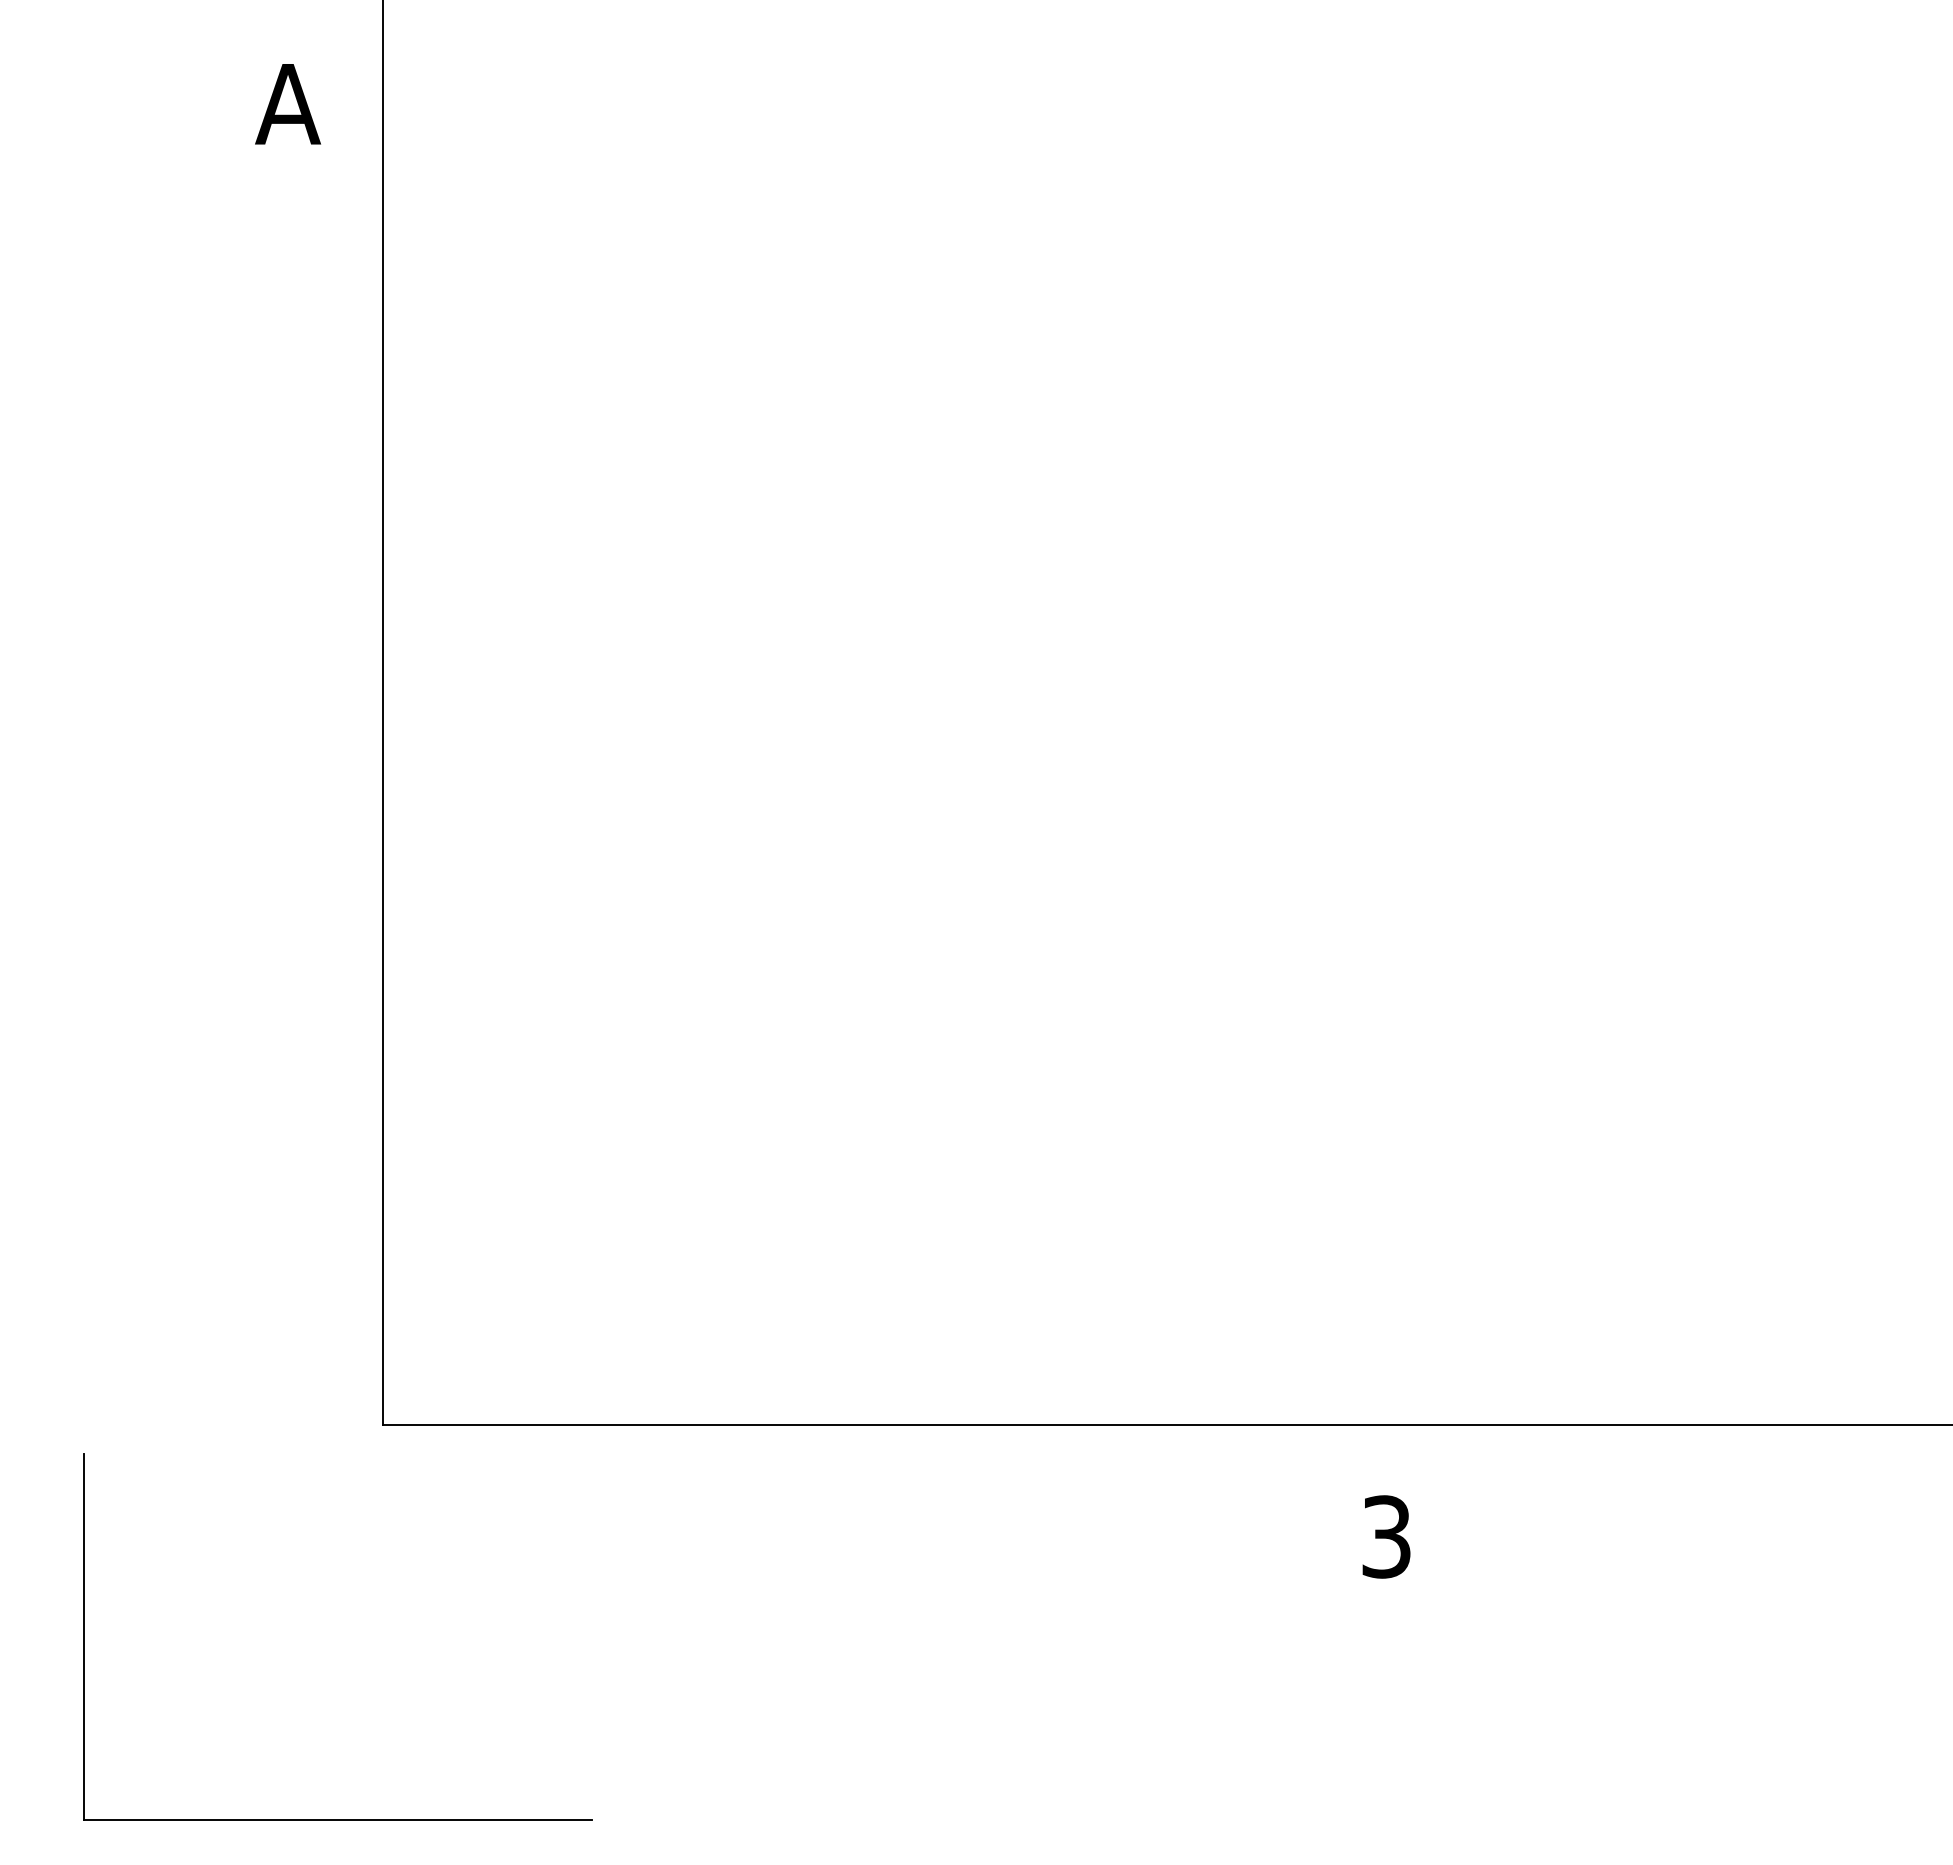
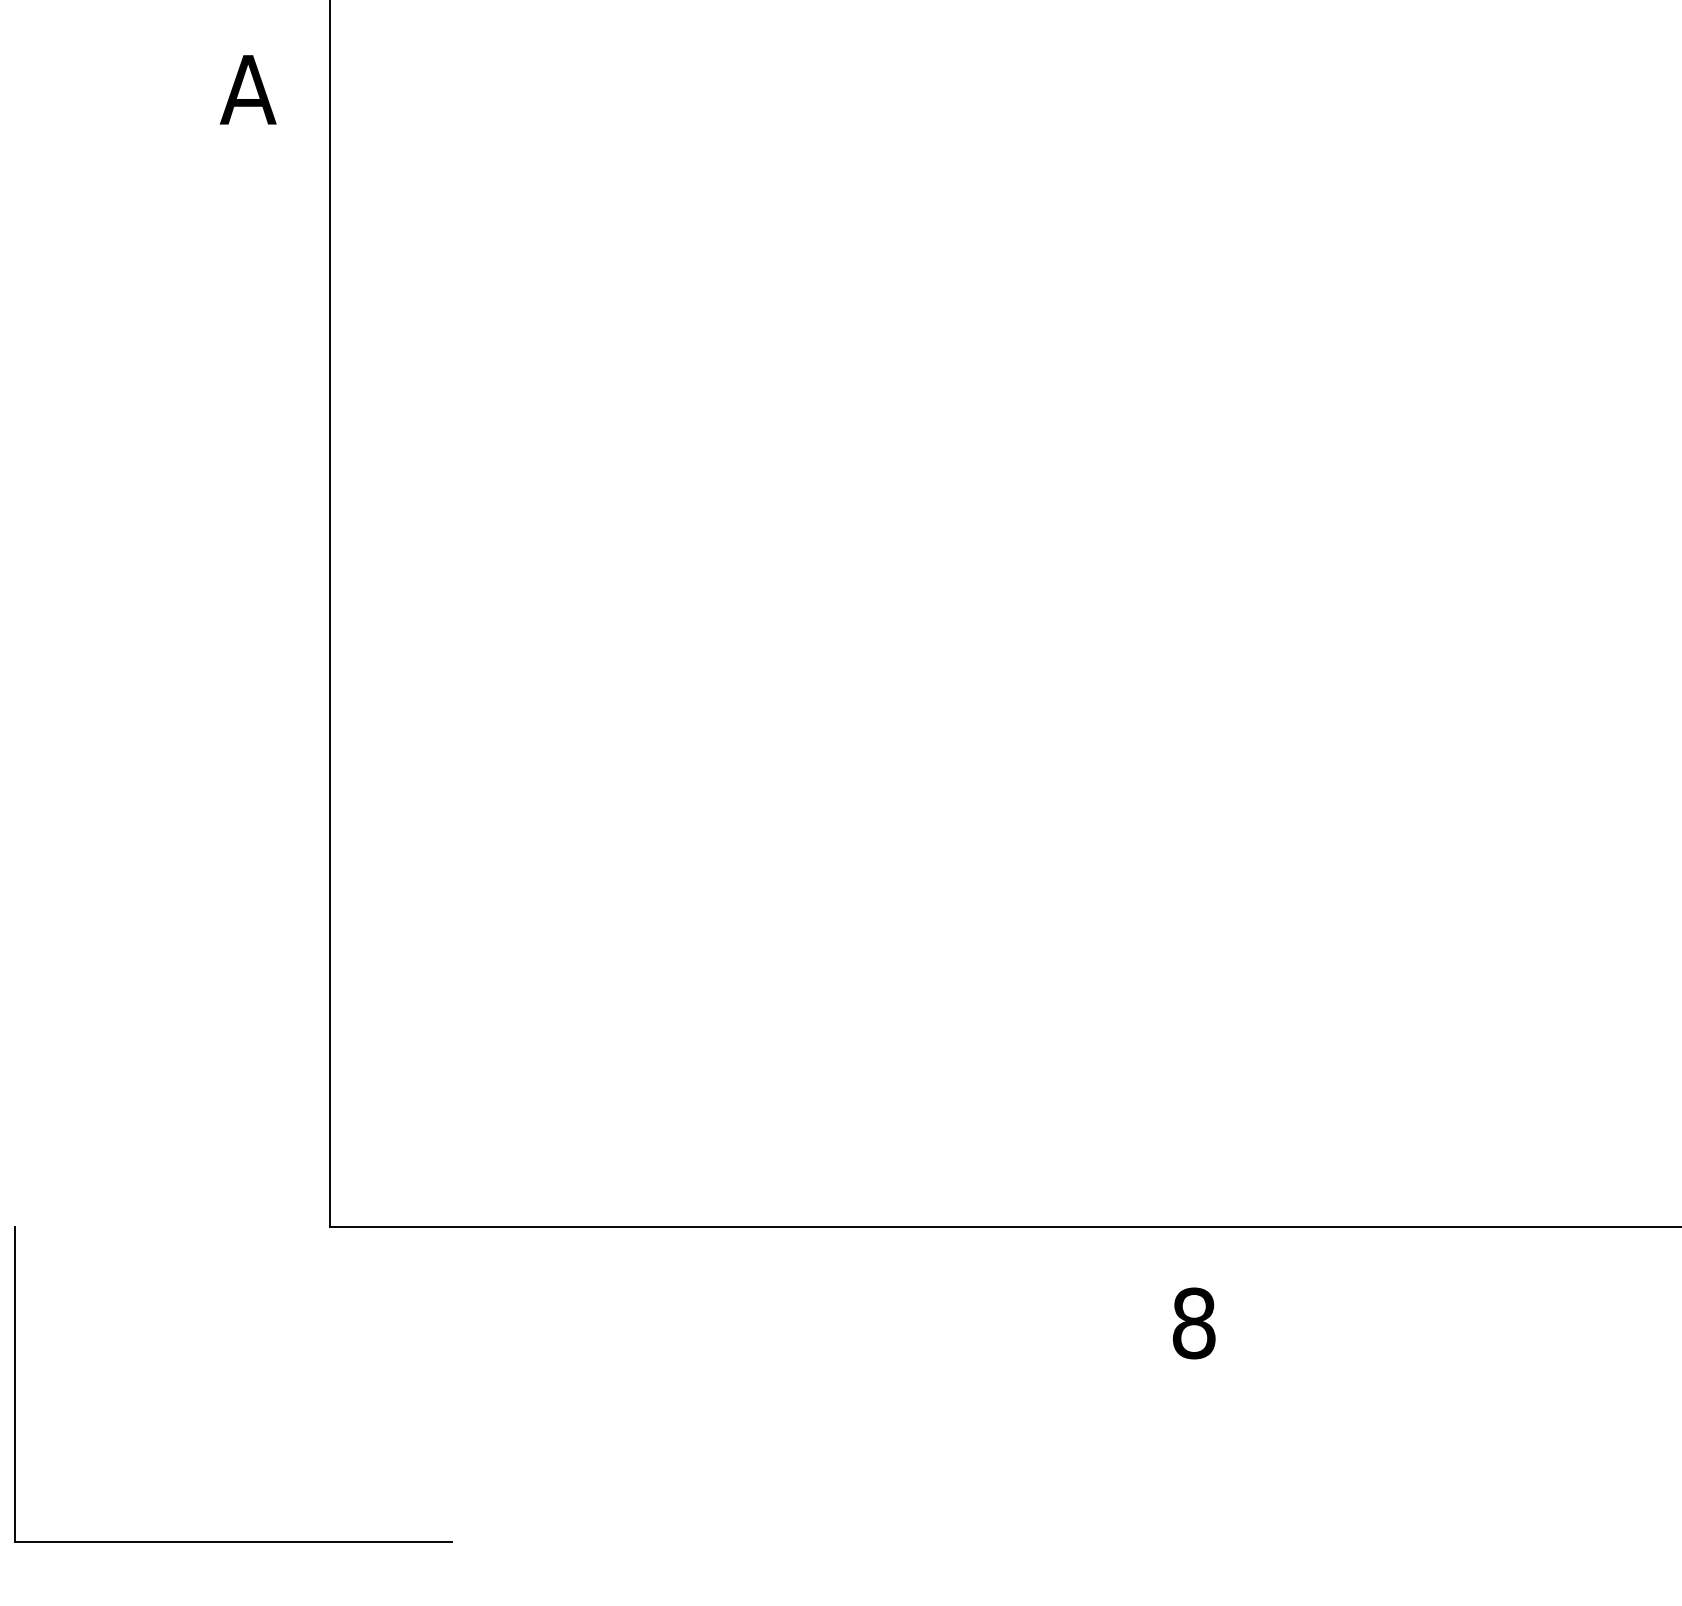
text: (1386, 1536) -> (1194, 1323), 3 -> 8
part: (337, 1819) -> (233, 1541), moved

